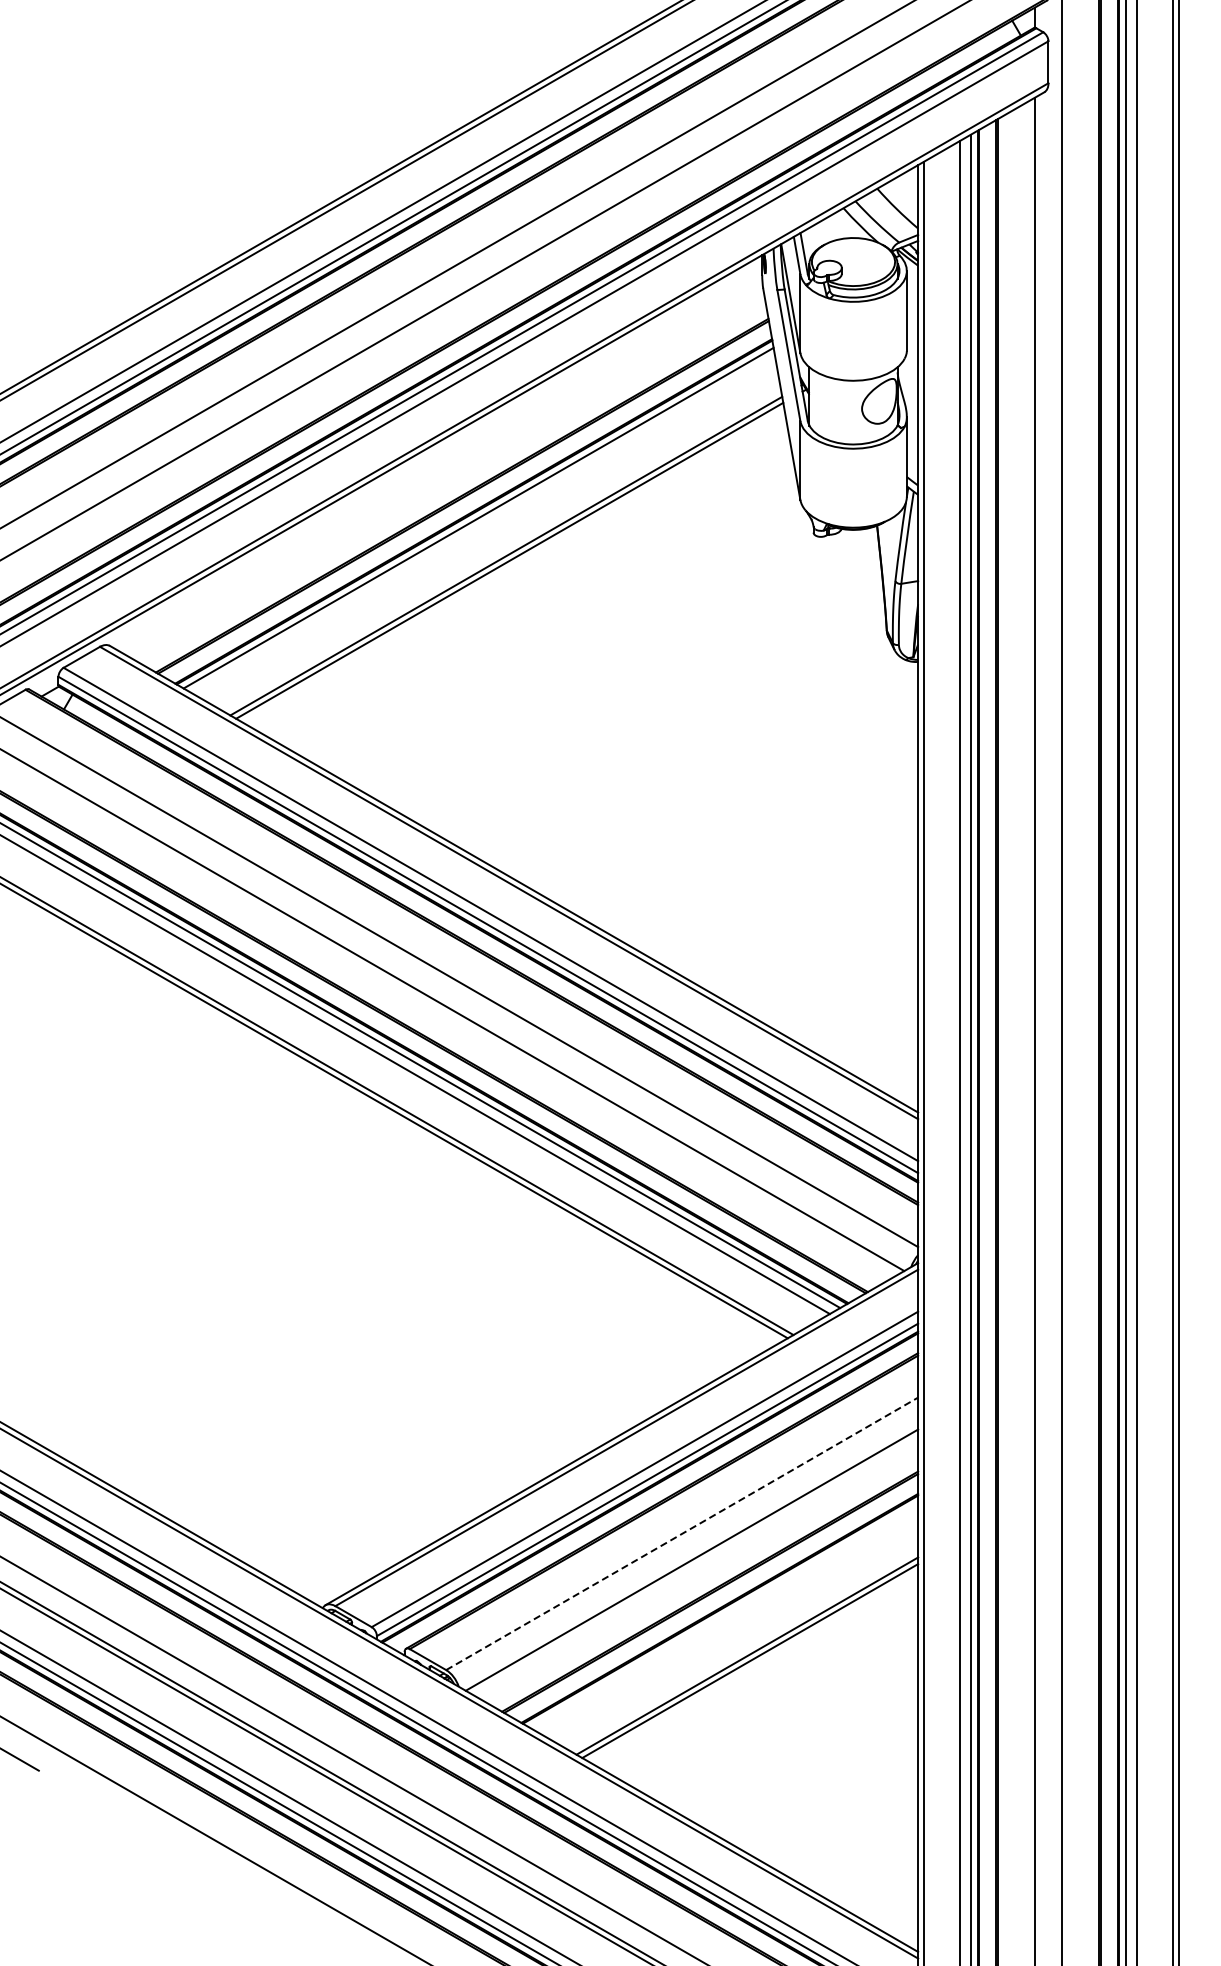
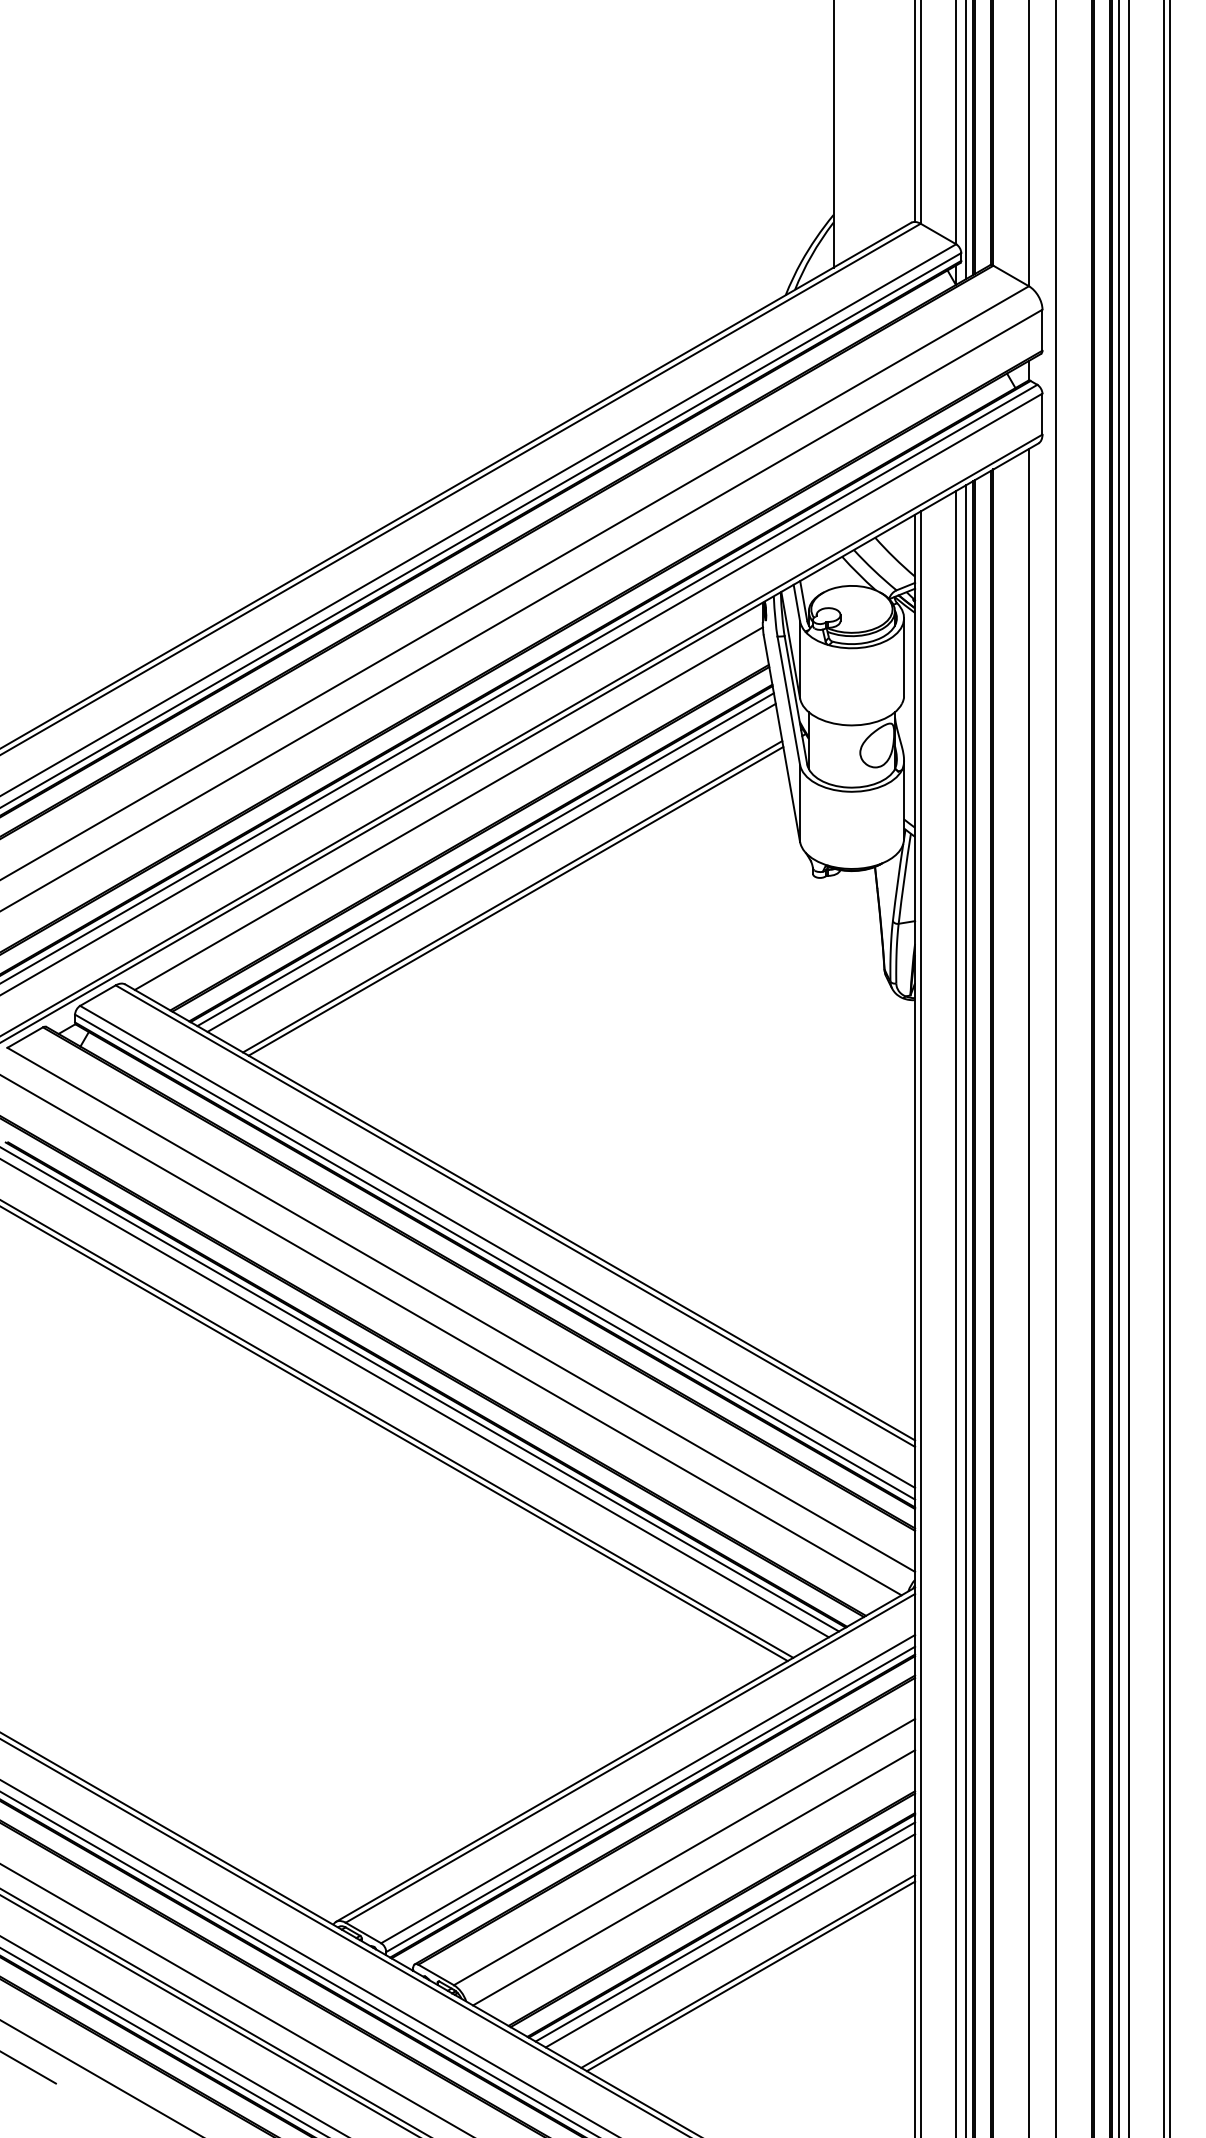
line: (440, 465) -> (448, 808), added
line: (484, 526) -> (491, 867), added
line: (682, 1533) -> (684, 1851), dashed -> solid
line: (724, 1615) -> (725, 1931), added
line: (729, 1624) -> (730, 1940), added

